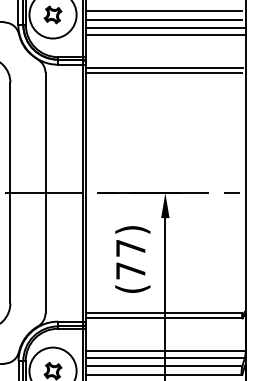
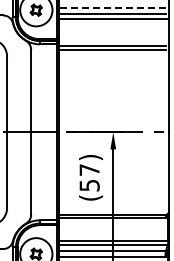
line: (164, 10) -> (112, 7), solid -> dashed
line: (165, 35) -> (113, 24), removed
text: (130, 270) -> (89, 185), (77) -> (57)

